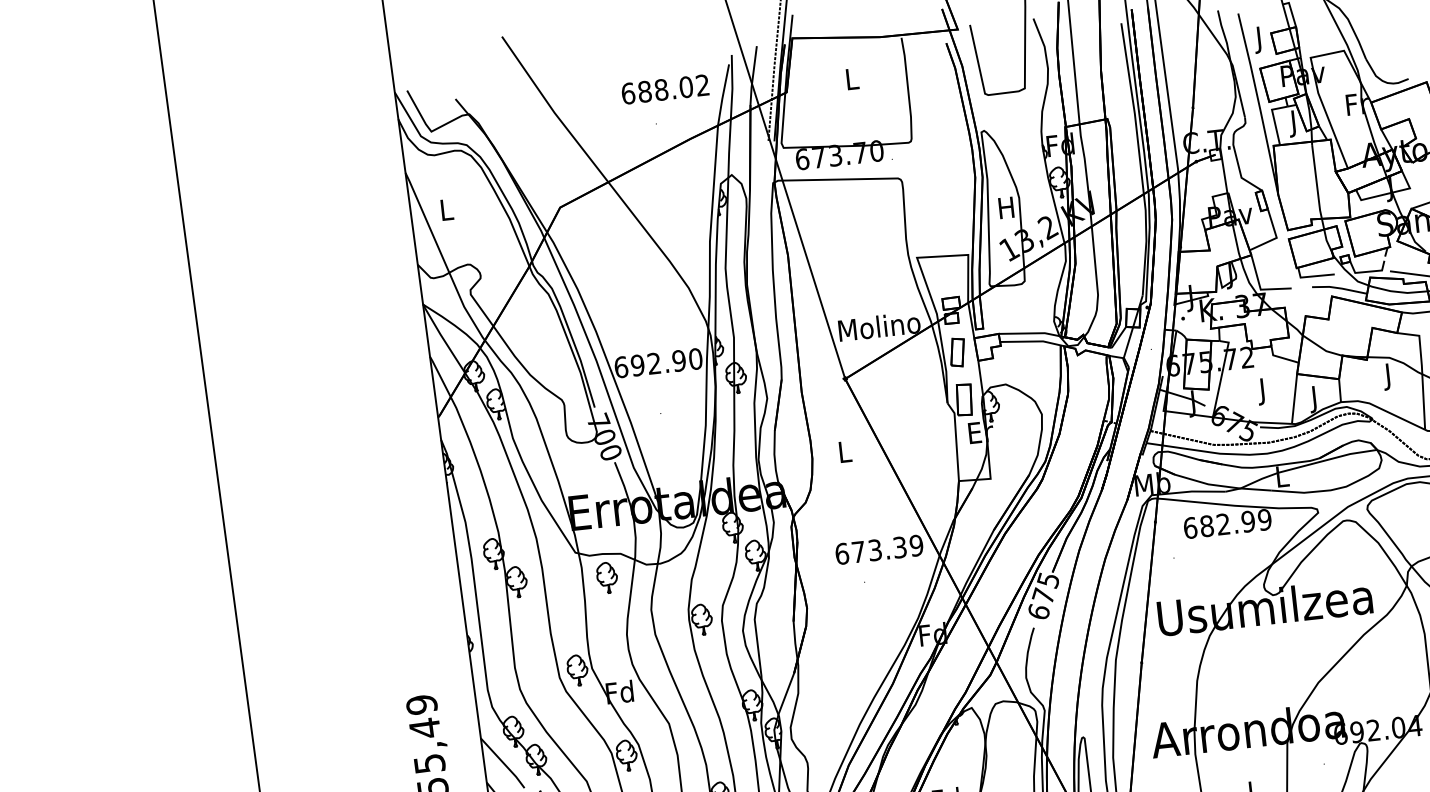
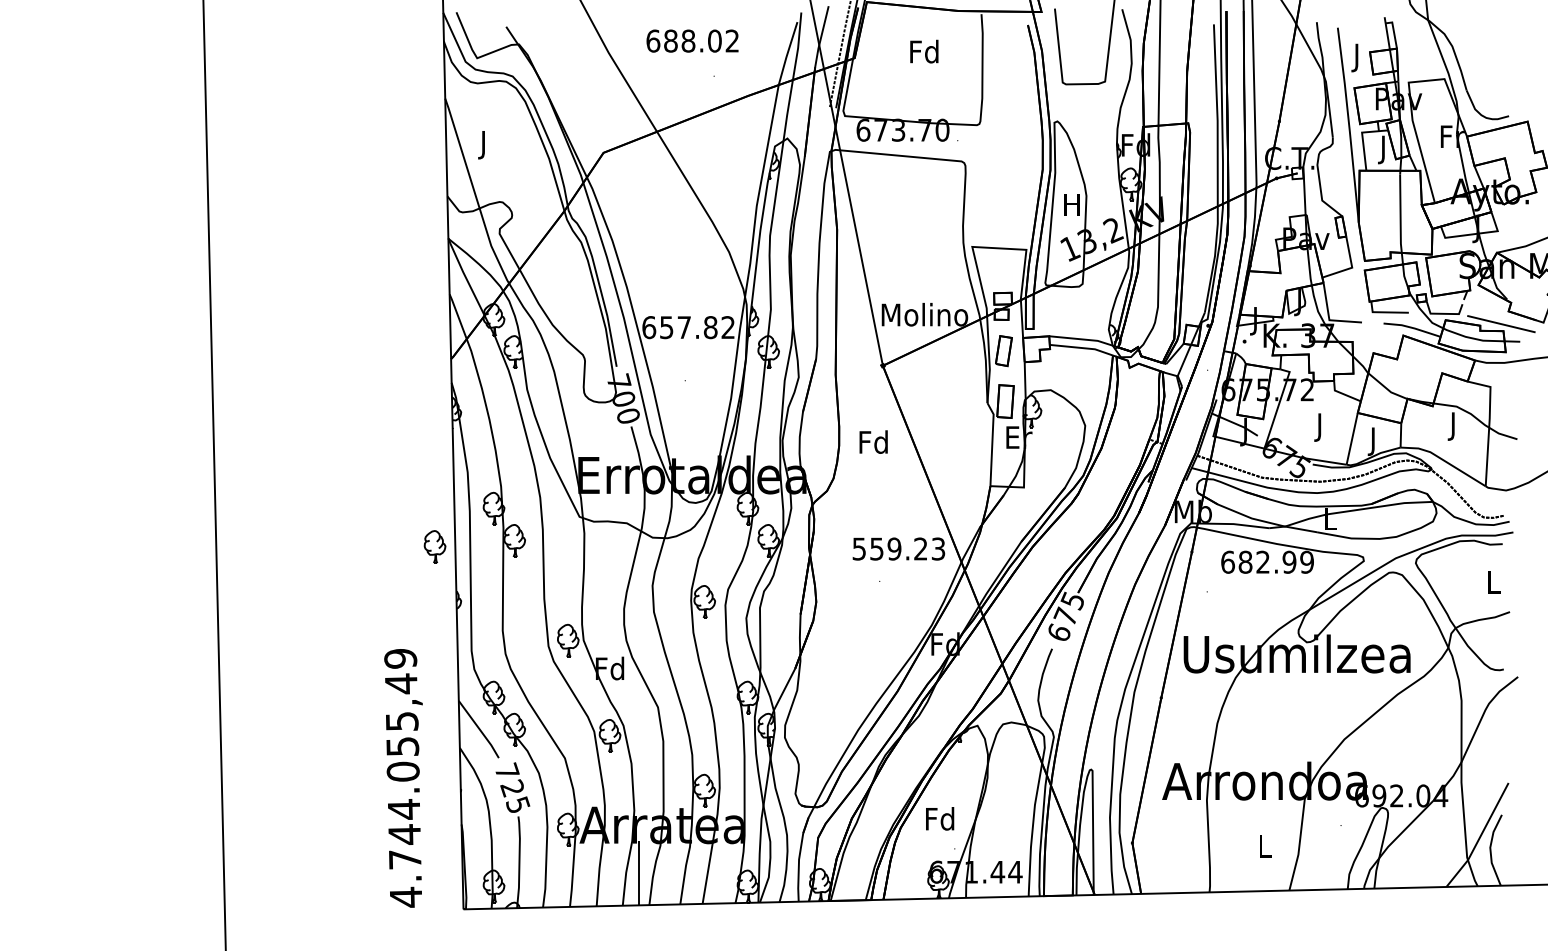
text: (851, 78) -> (924, 51), L -> Fd
text: (665, 88) -> (692, 40), moved
text: (447, 213) -> (484, 145), L -> J
text: (666, 362) -> (697, 327), 692.90 -> 657.82
text: (844, 451) -> (873, 441), L -> Fd
text: (878, 549) -> (898, 548), 673.39 -> 559.23
part: (606, 577) -> (434, 546), moved

